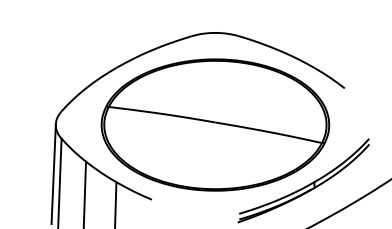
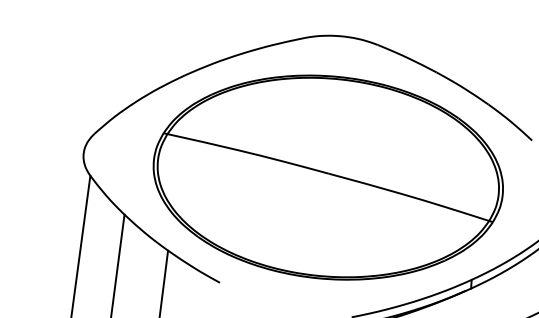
line: (53, 174) -> (72, 229), removed

